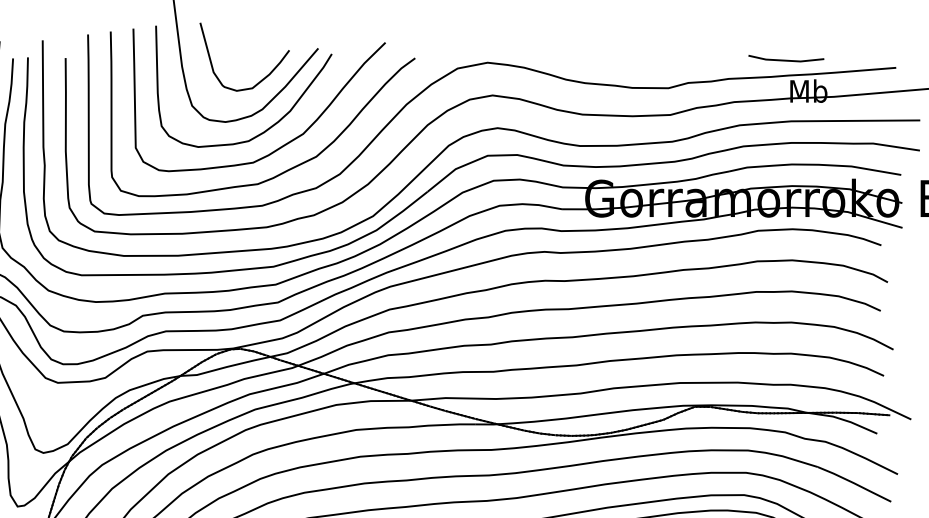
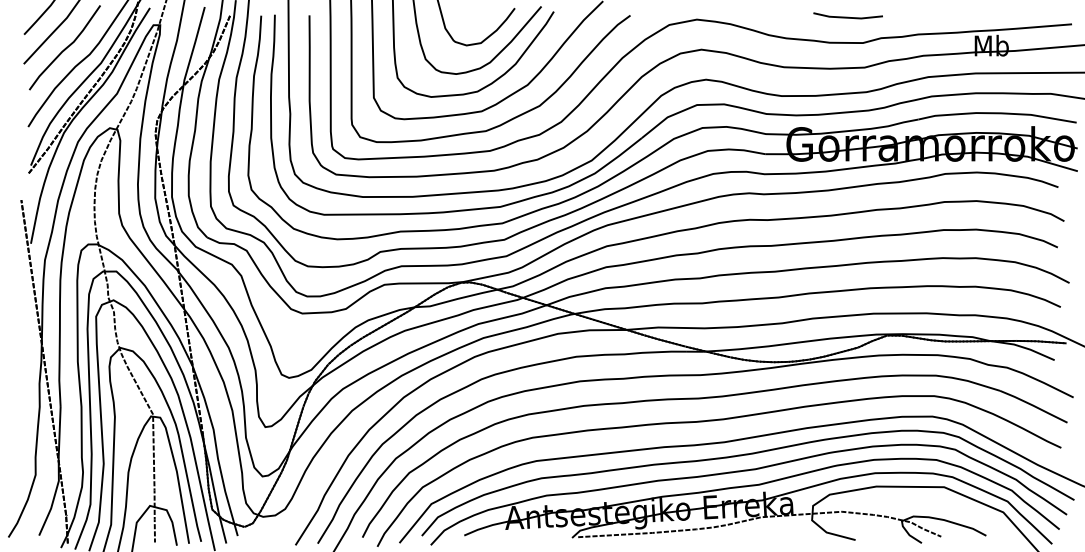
line: (785, 59) -> (847, 16), moved

